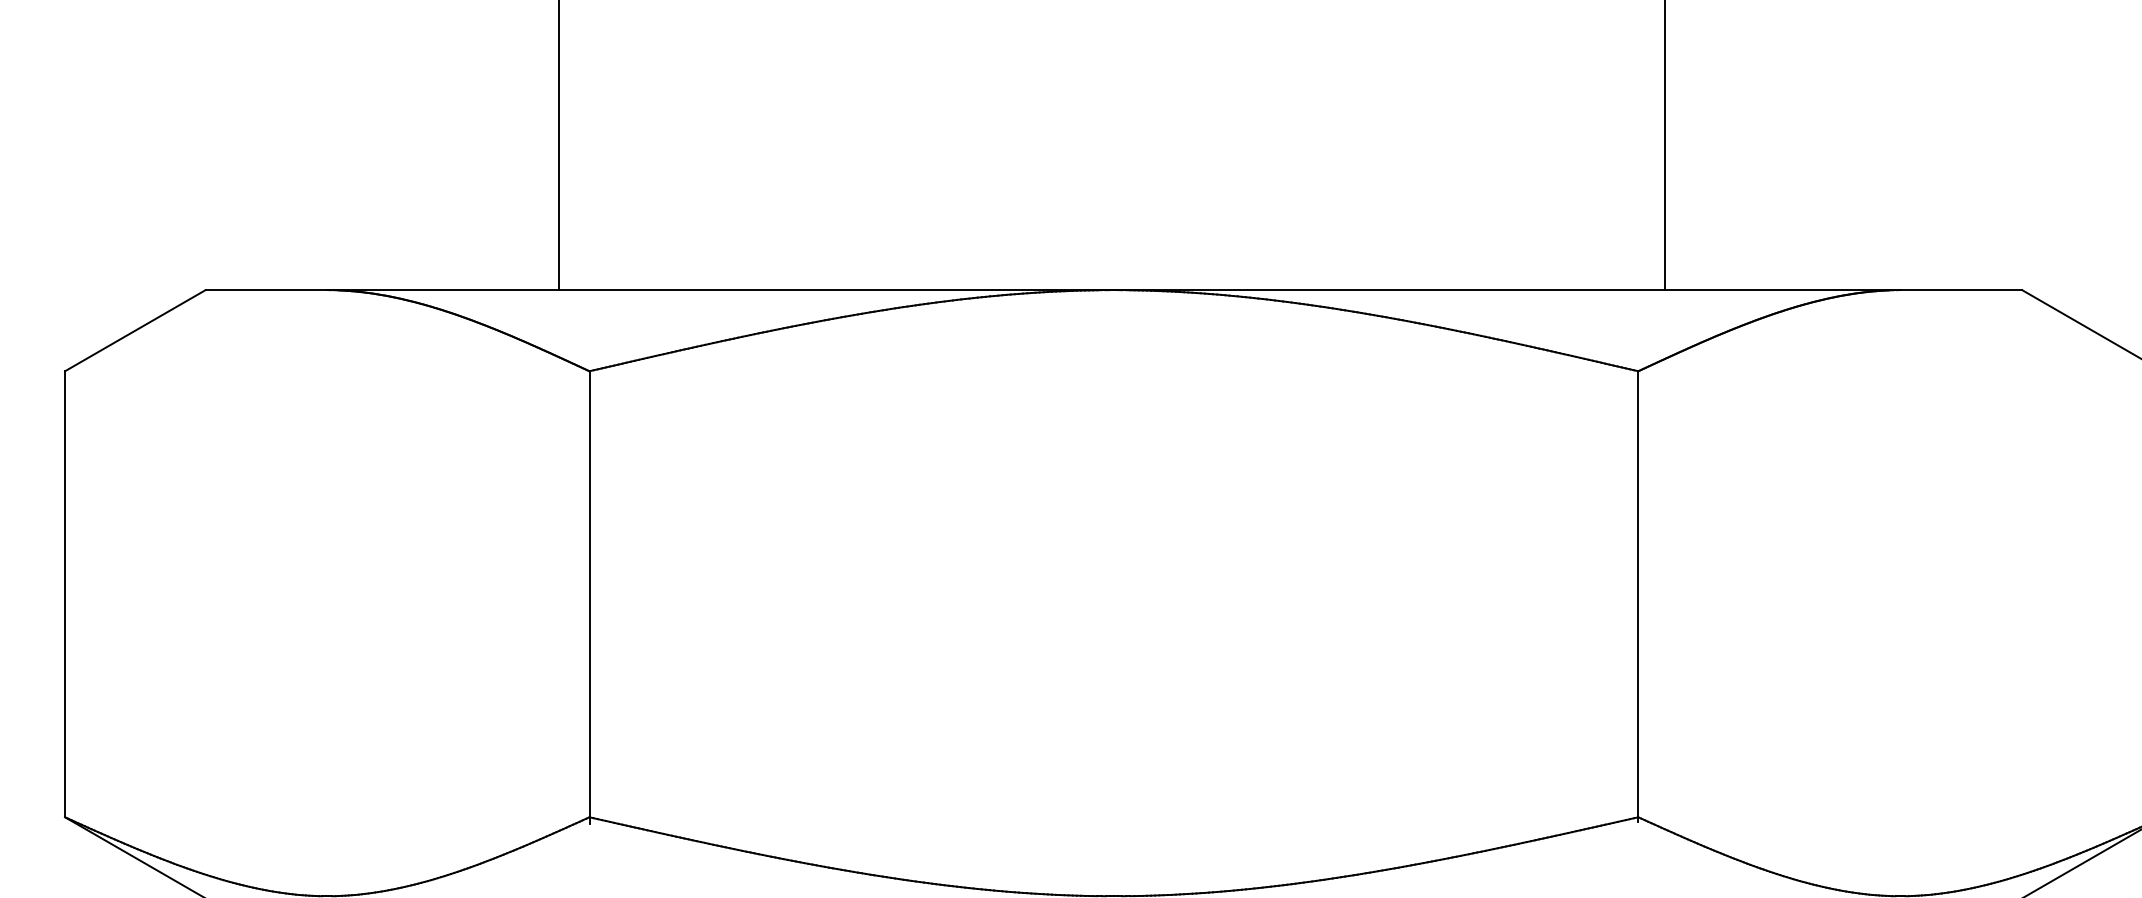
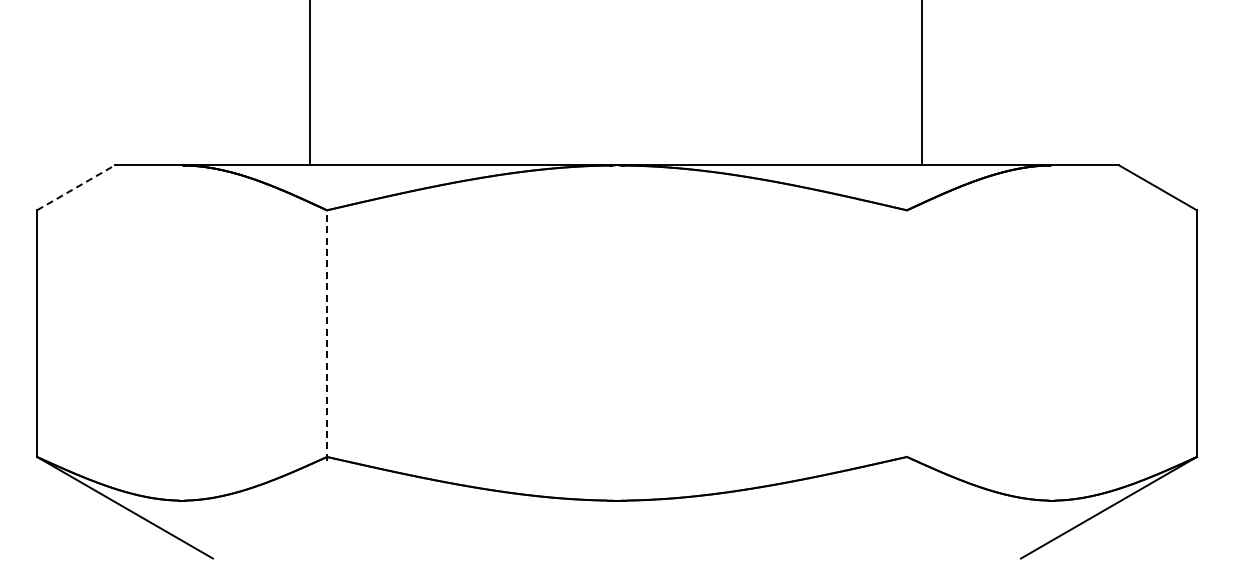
line: (134, 329) -> (75, 187), solid -> dashed
line: (1637, 595) -> (906, 334), removed
line: (590, 597) -> (327, 335), solid -> dashed

